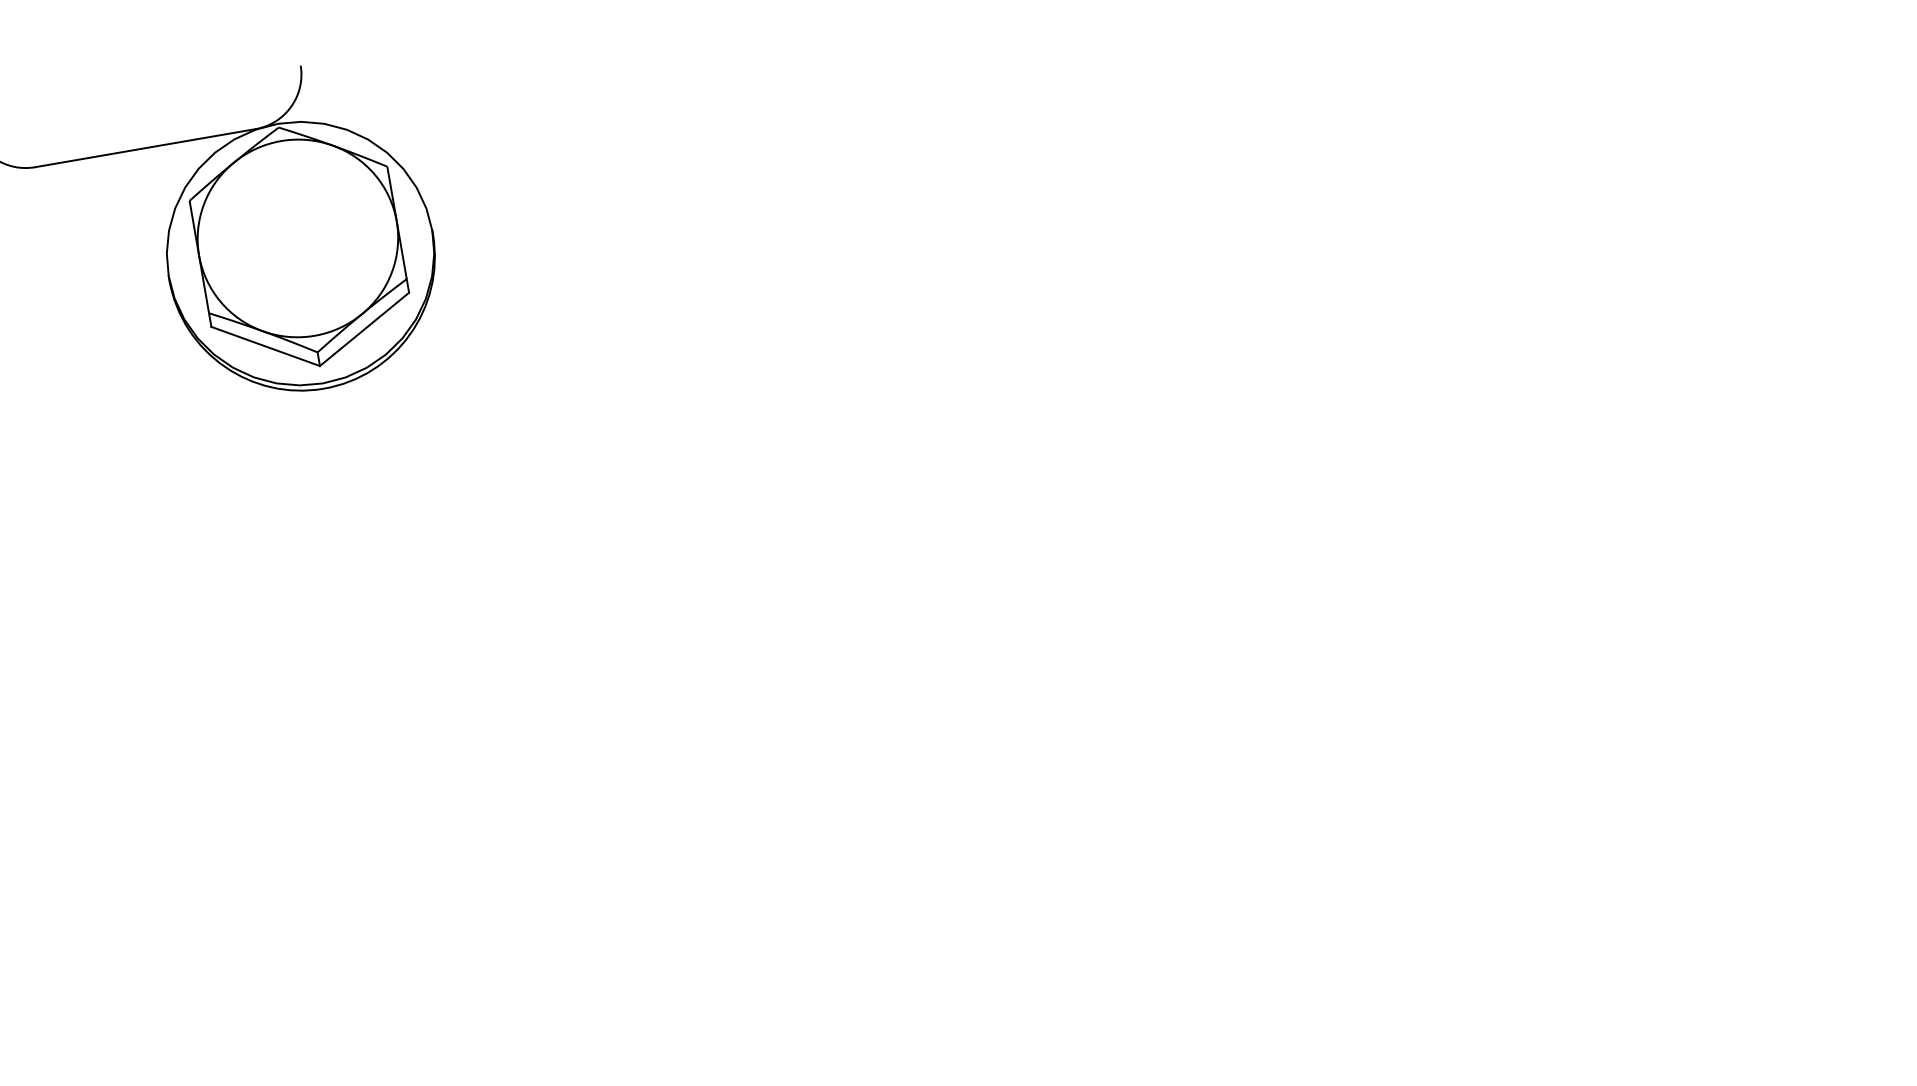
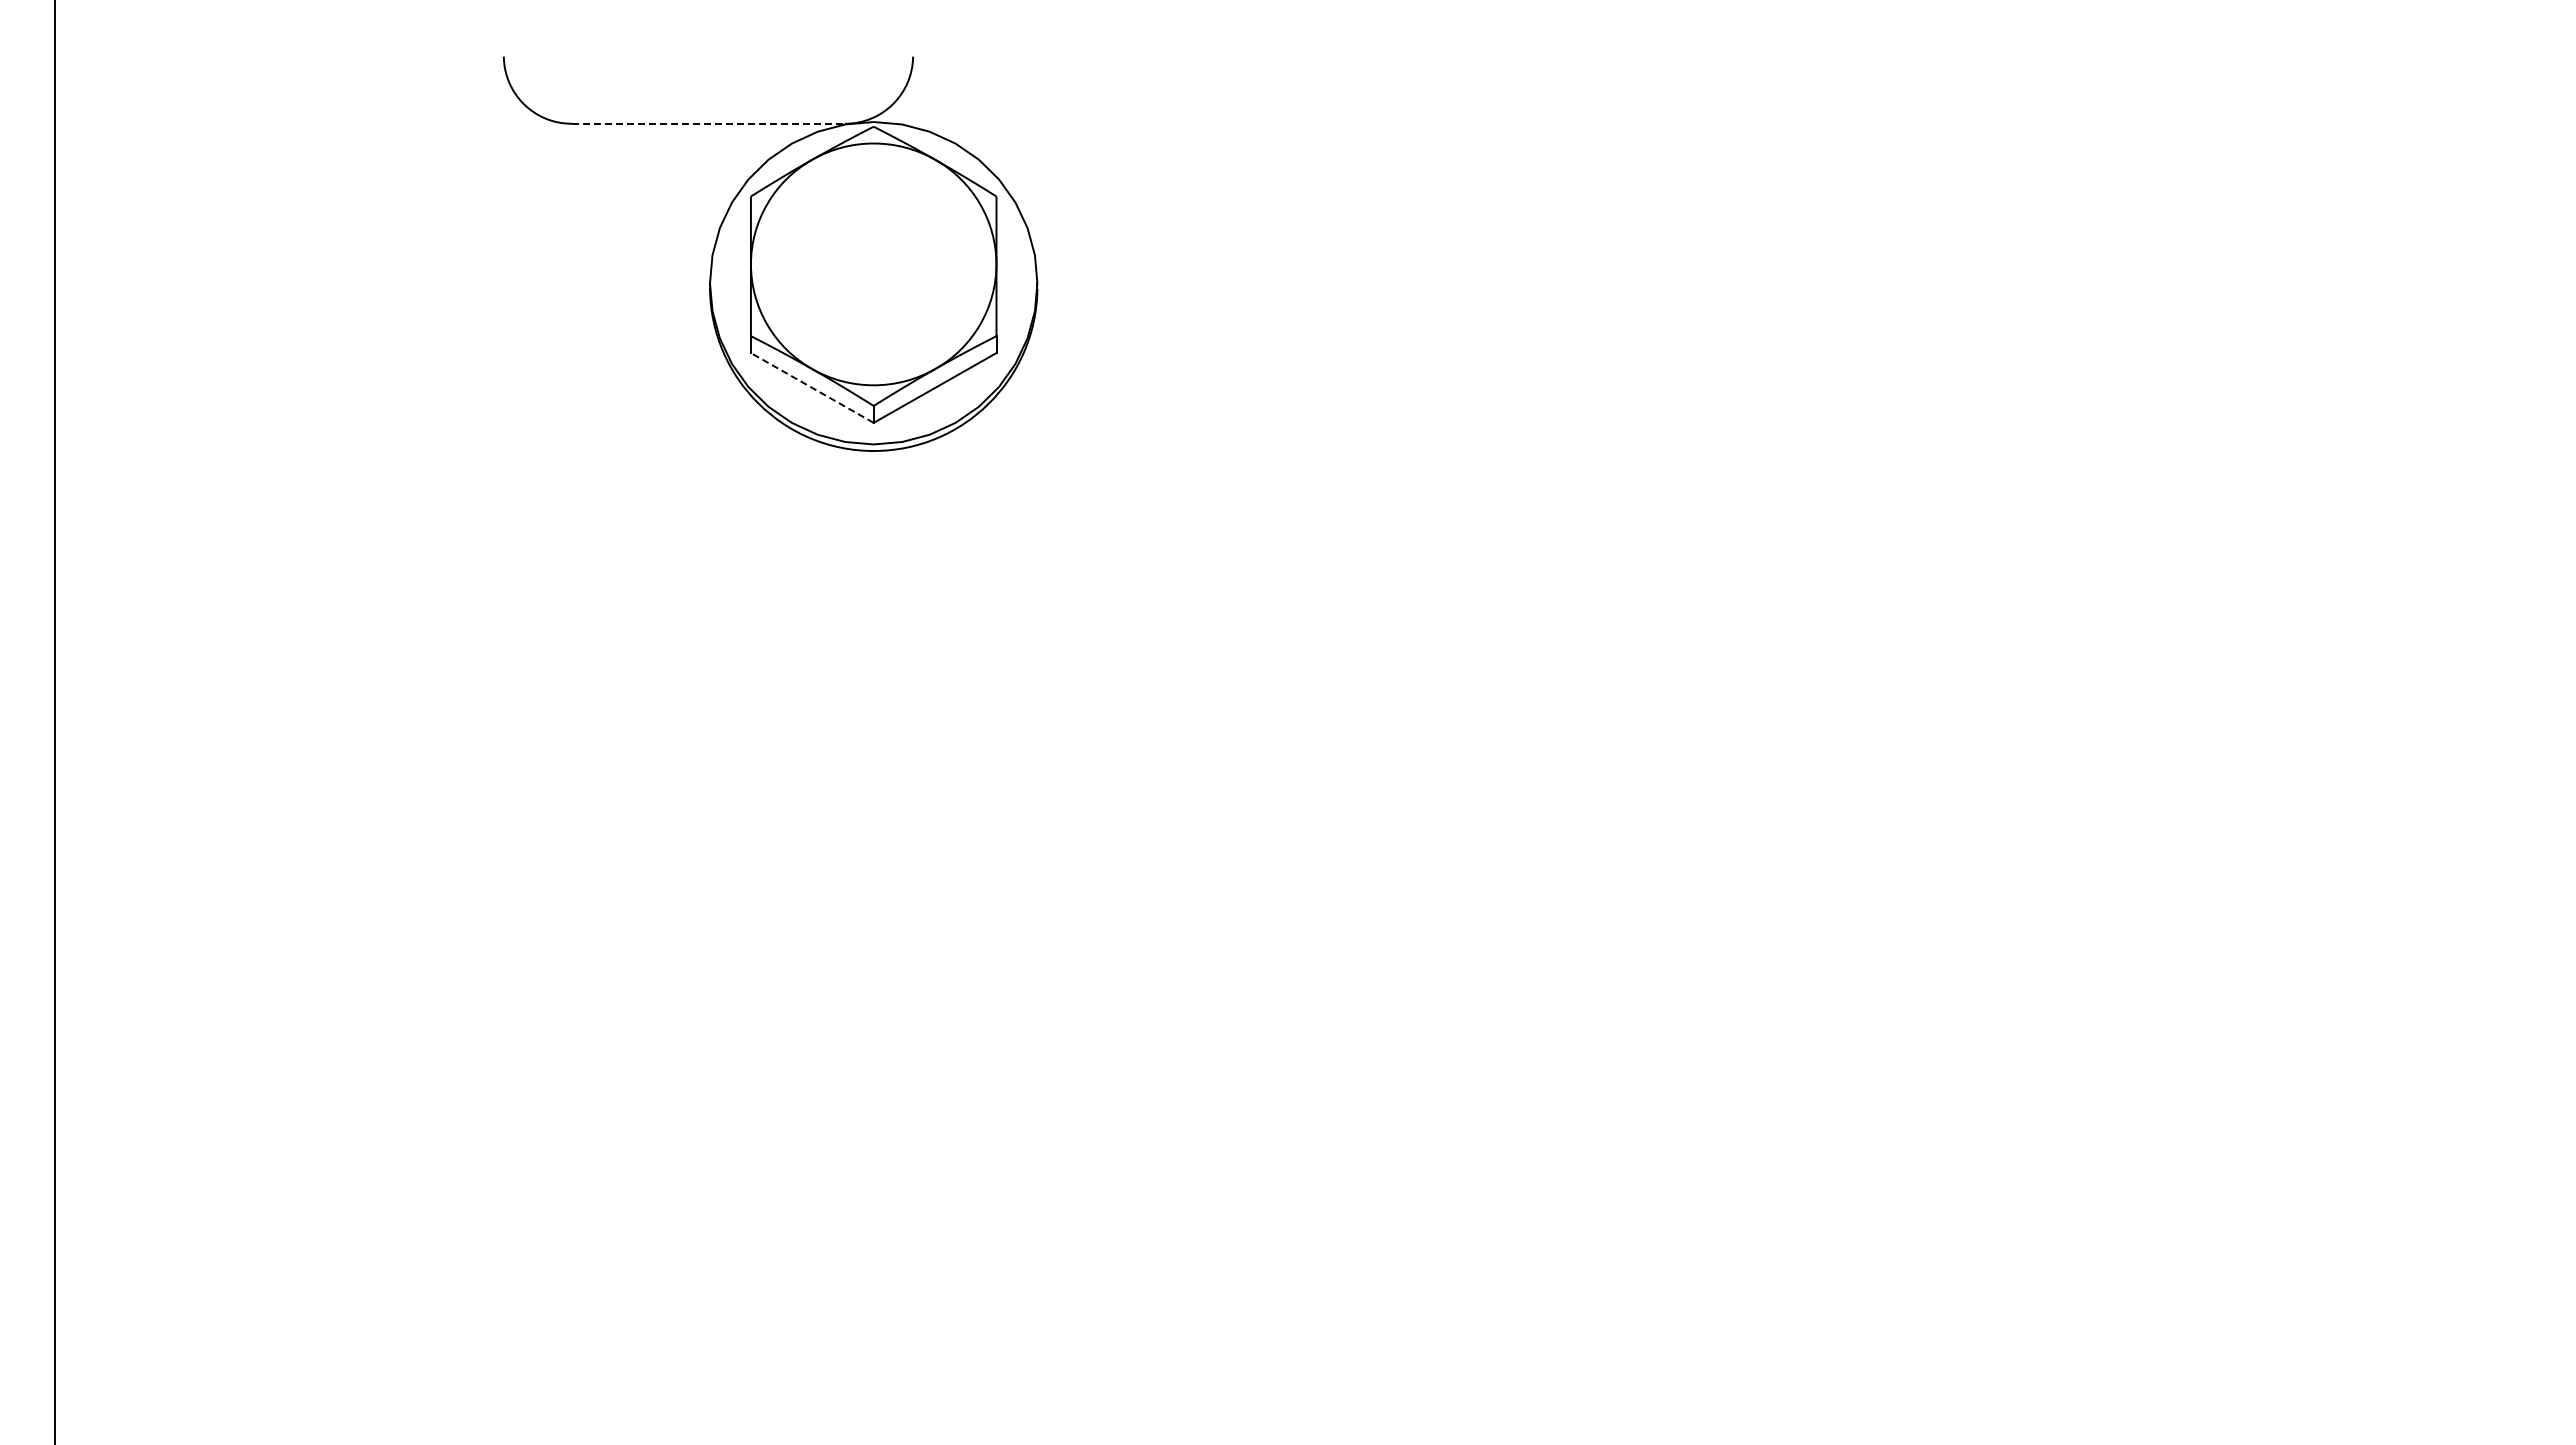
line: (145, 147) -> (708, 123), solid -> dashed
line: (265, 346) -> (812, 387), solid -> dashed

